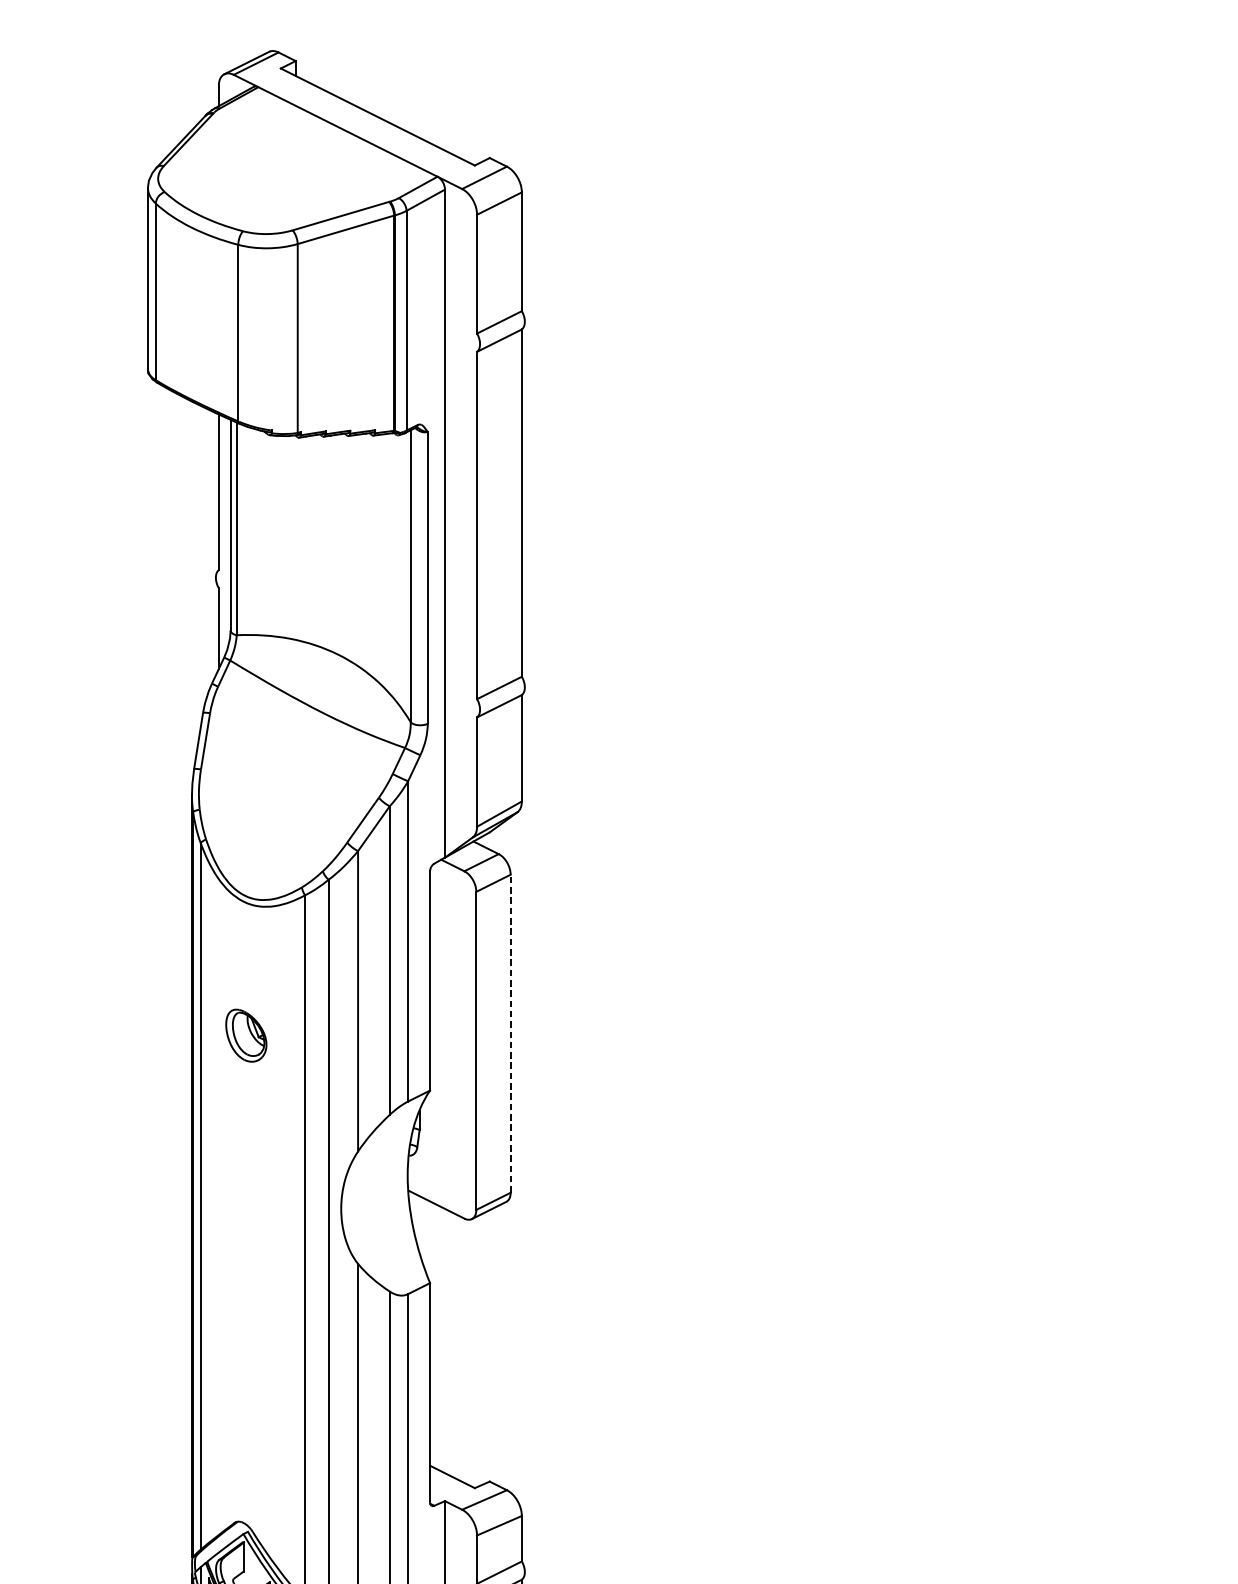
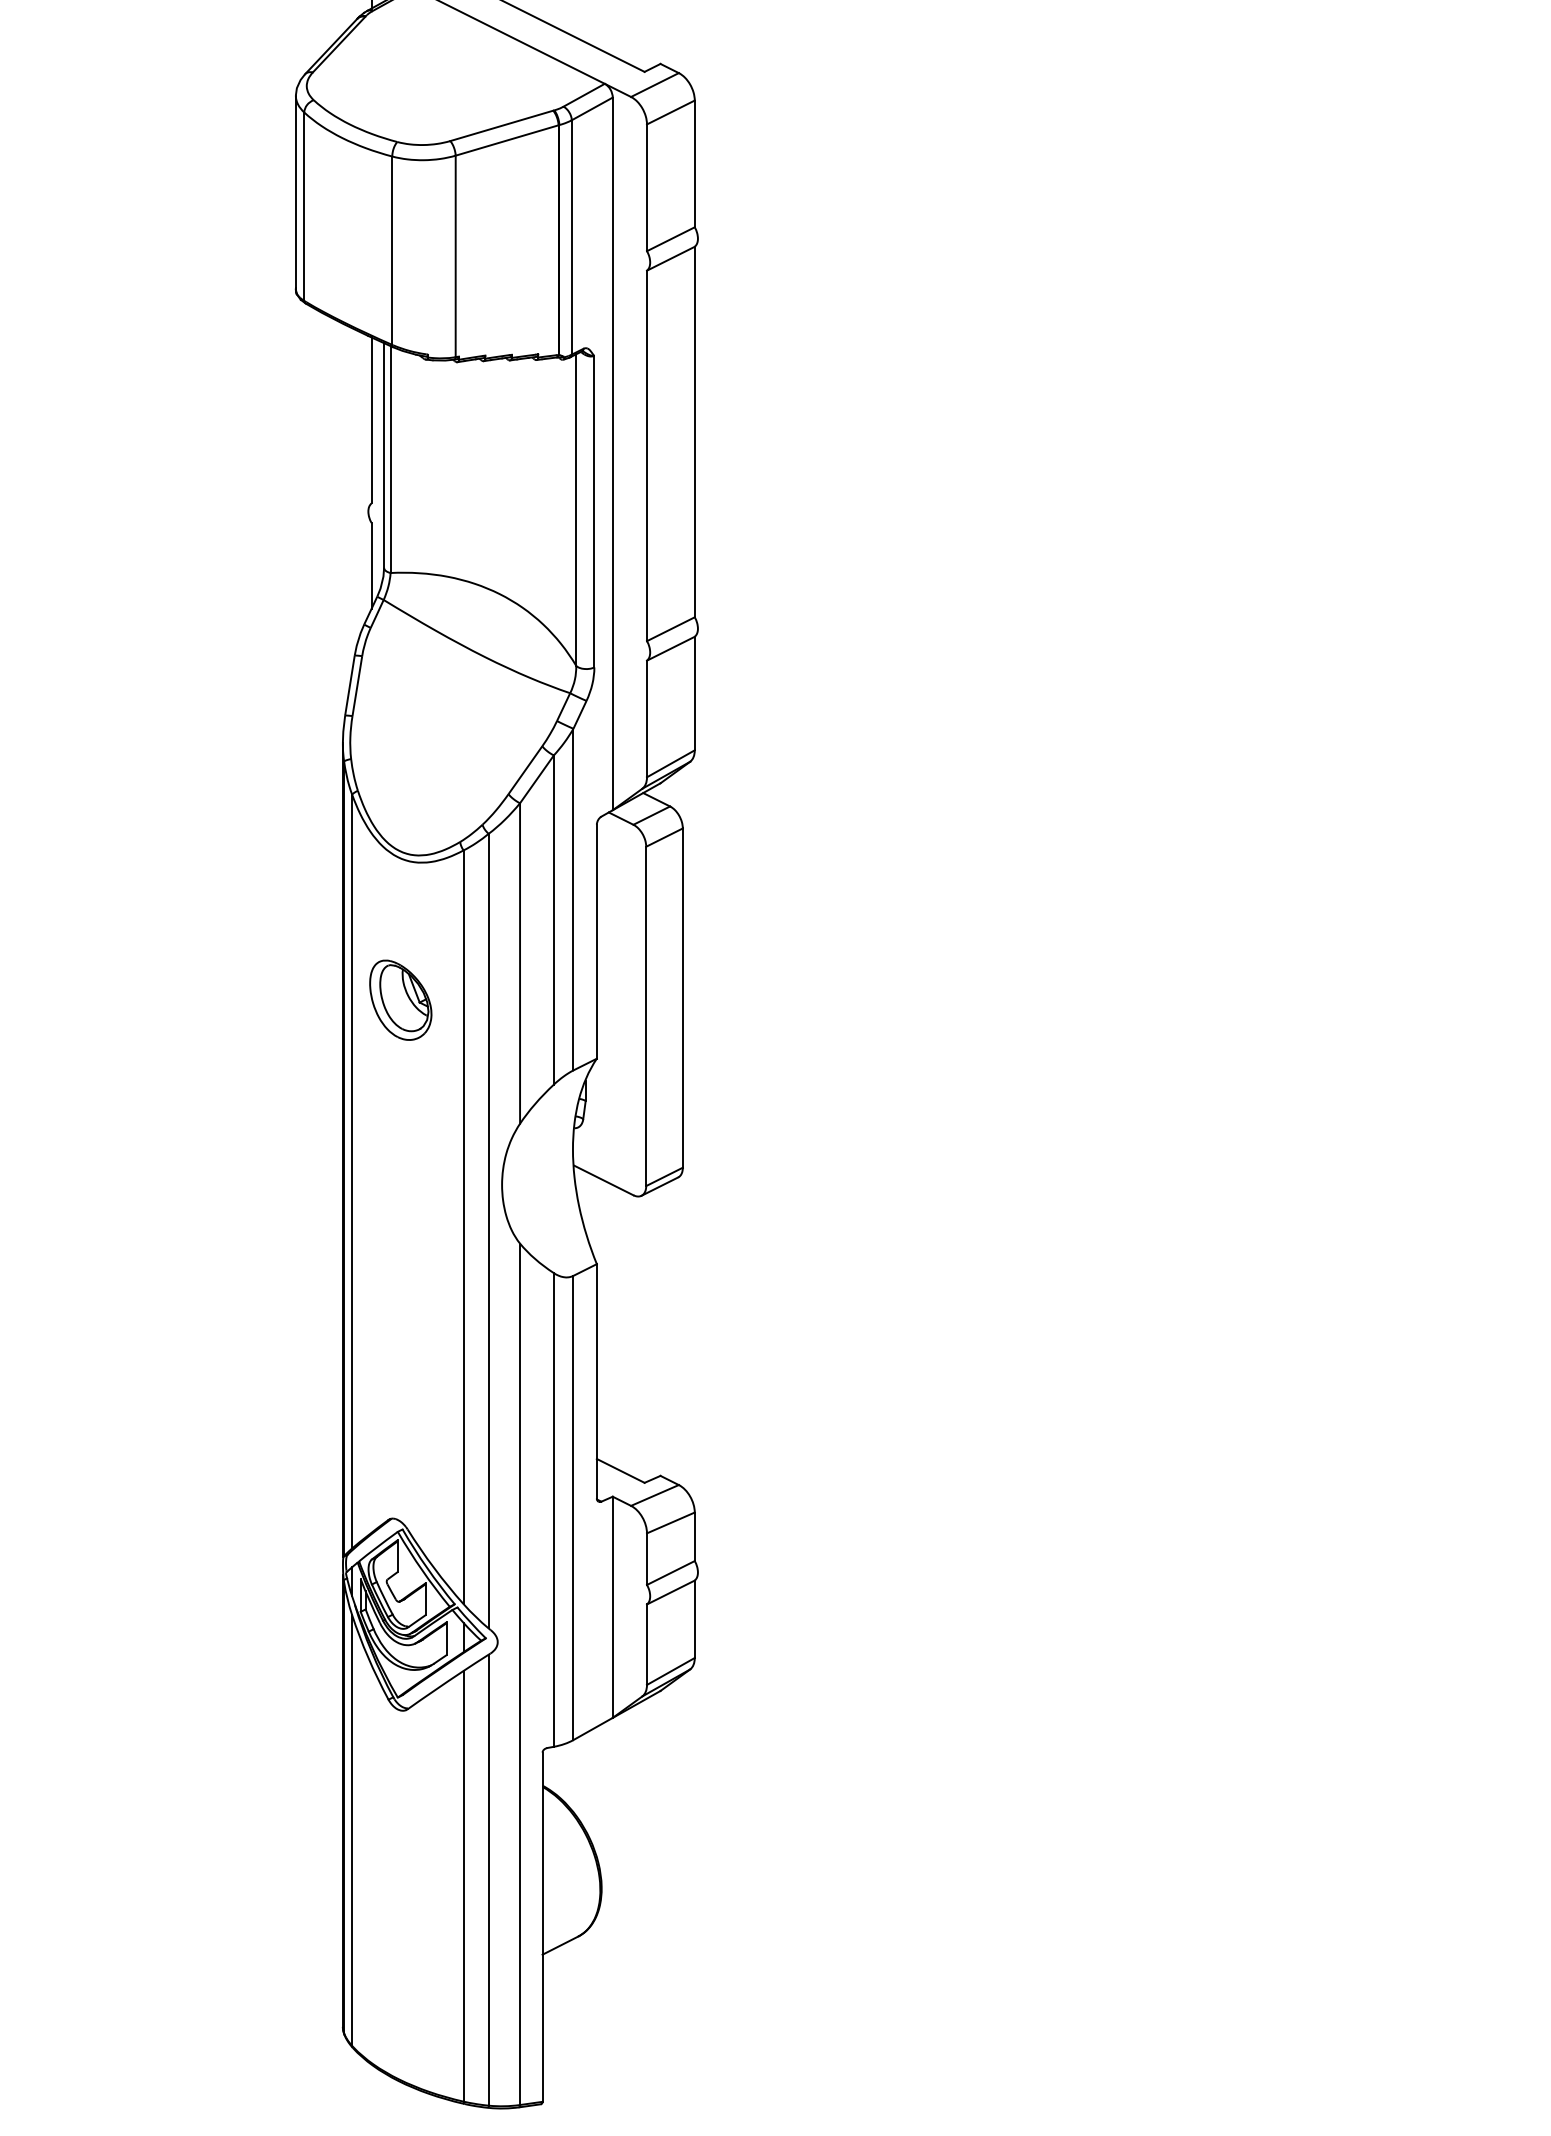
line: (510, 1034) -> (682, 998), dashed -> solid
part: (246, 1035) -> (400, 999), size x1.43

